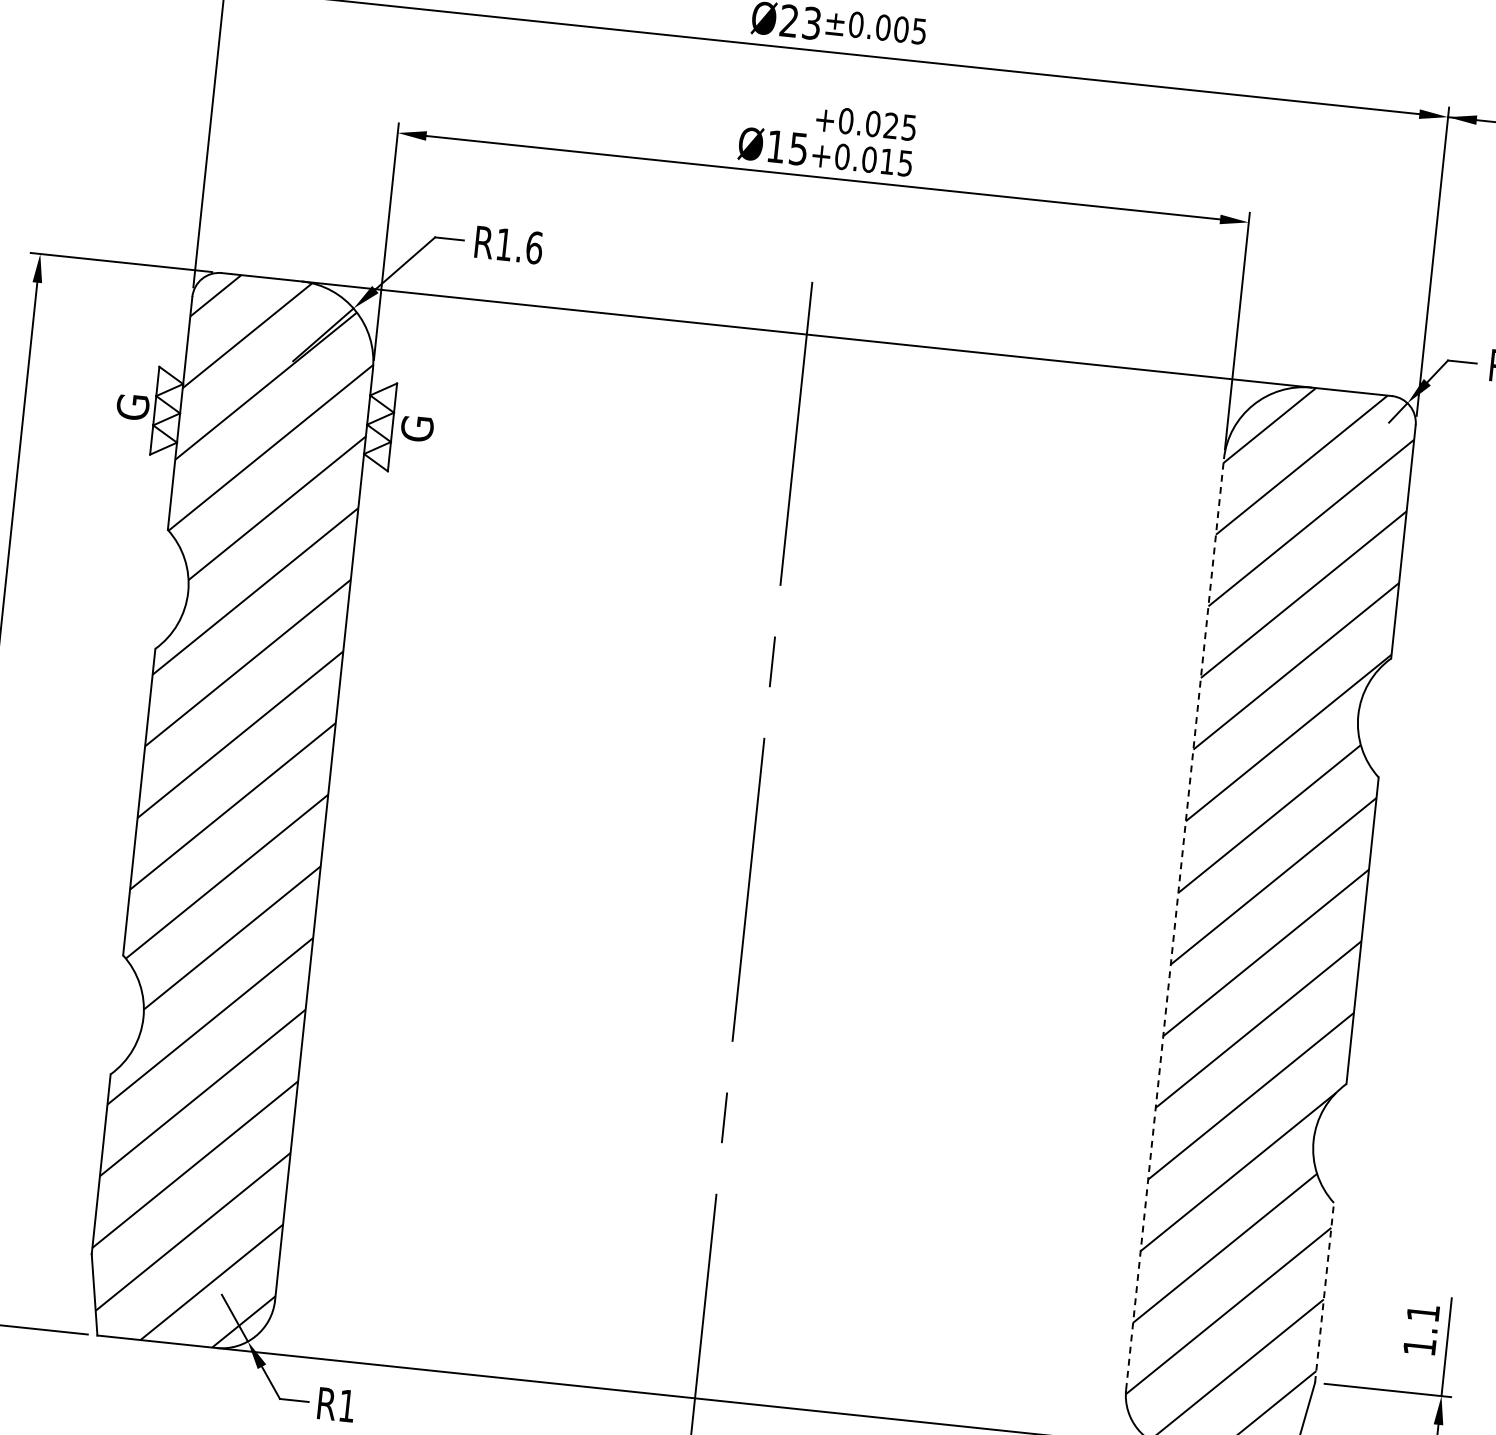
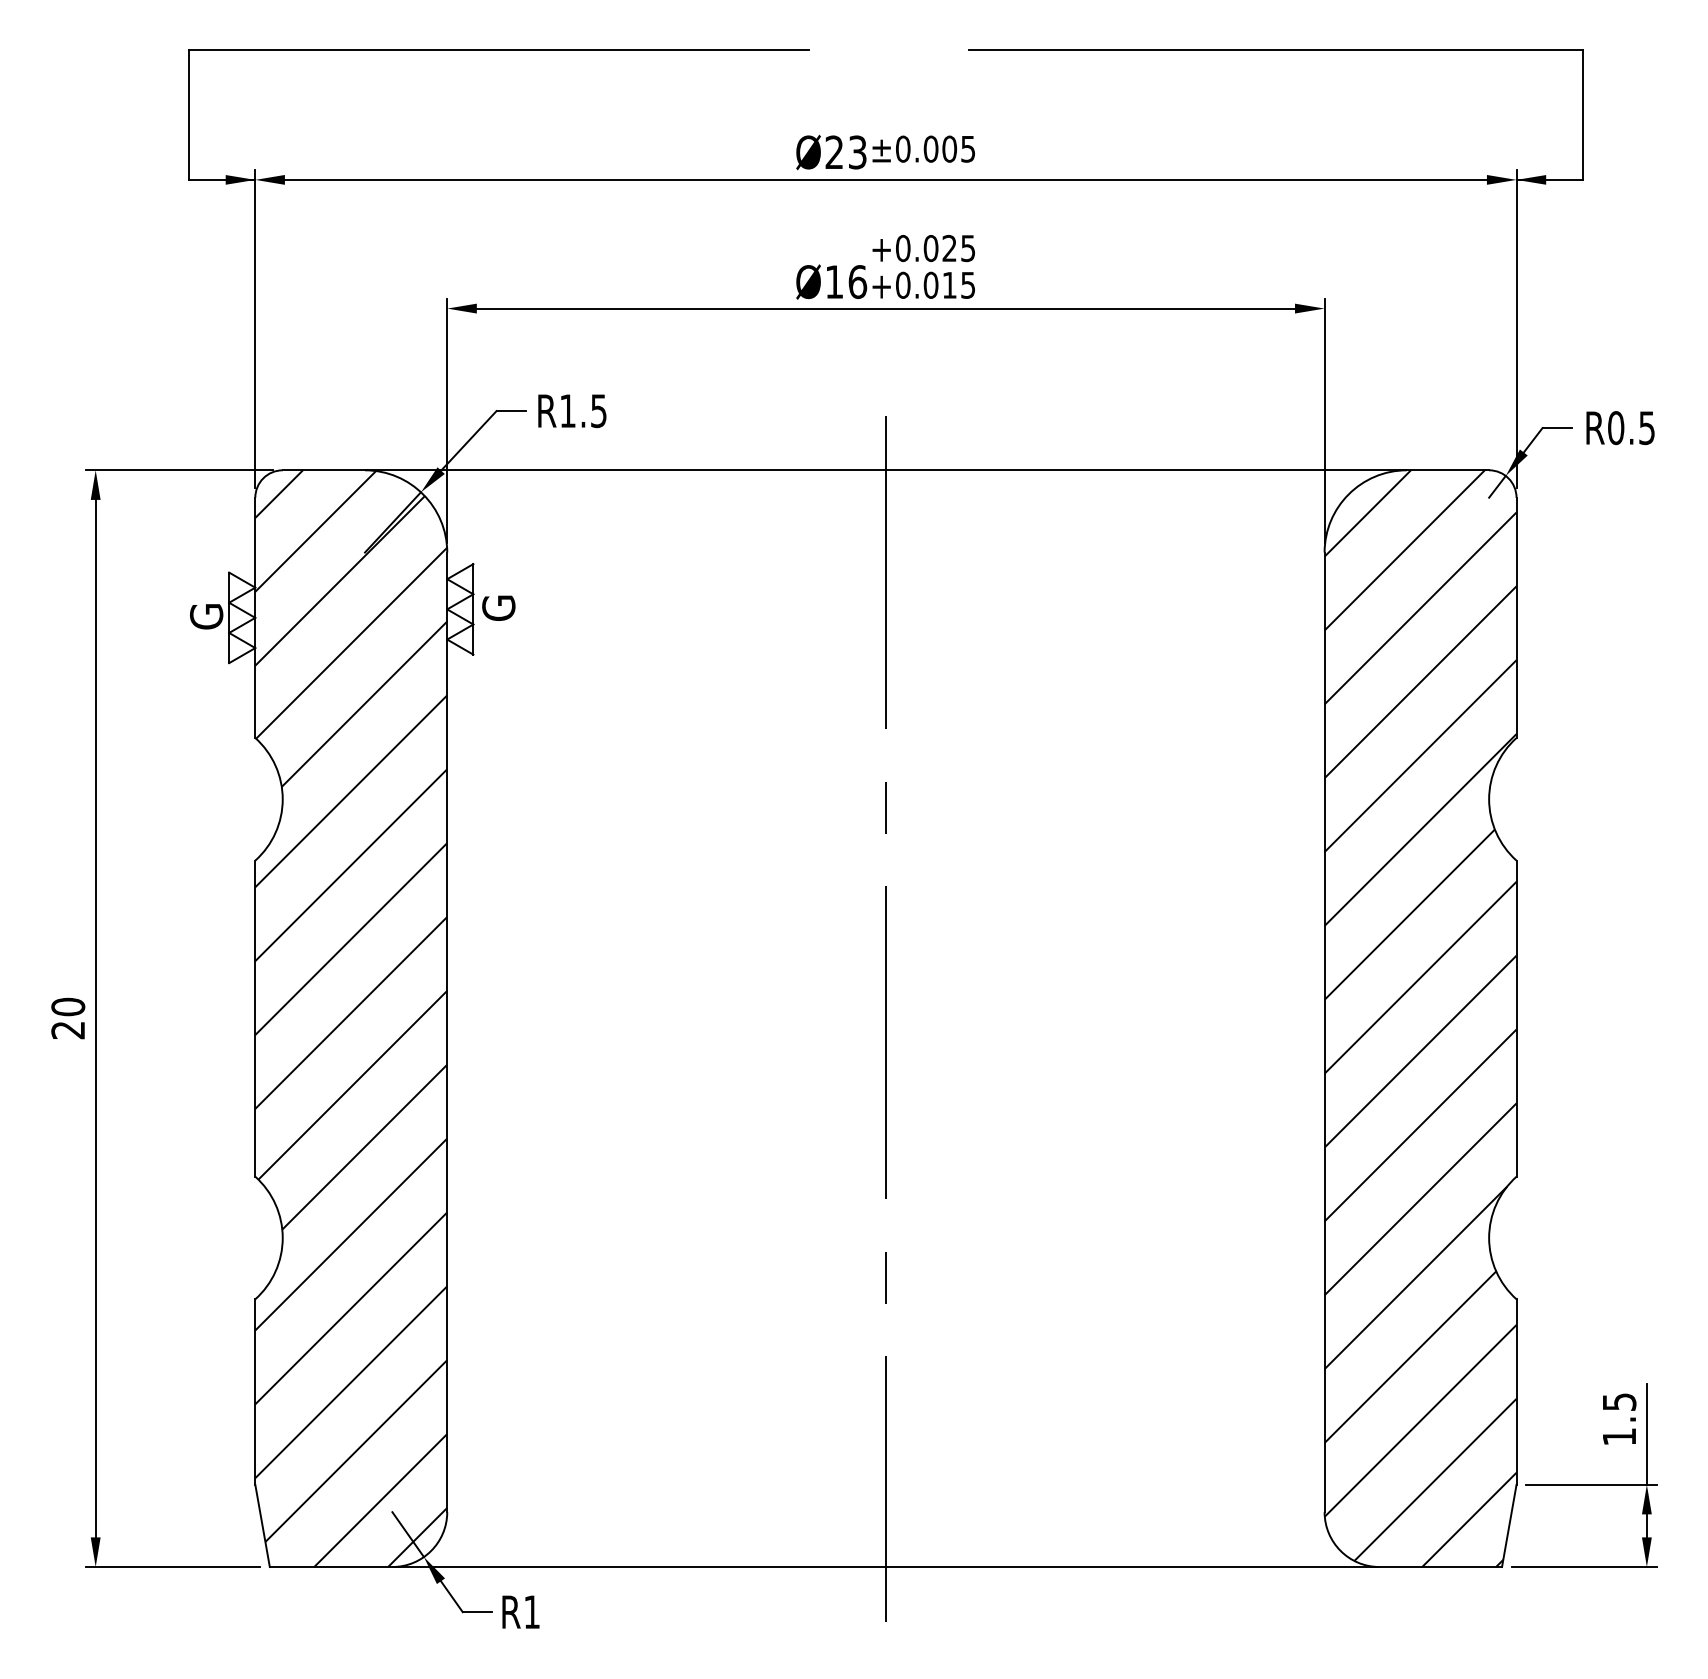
text: (798, 149) -> (857, 282), Ø15 -> Ø16
text: (534, 248) -> (599, 411), R1.6 -> R1.5
line: (1174, 924) -> (1324, 1032), dashed -> solid
line: (1324, 1293) -> (1516, 1392), dashed -> solid
text: (1423, 1312) -> (1619, 1401), 1.1 -> 1.5

